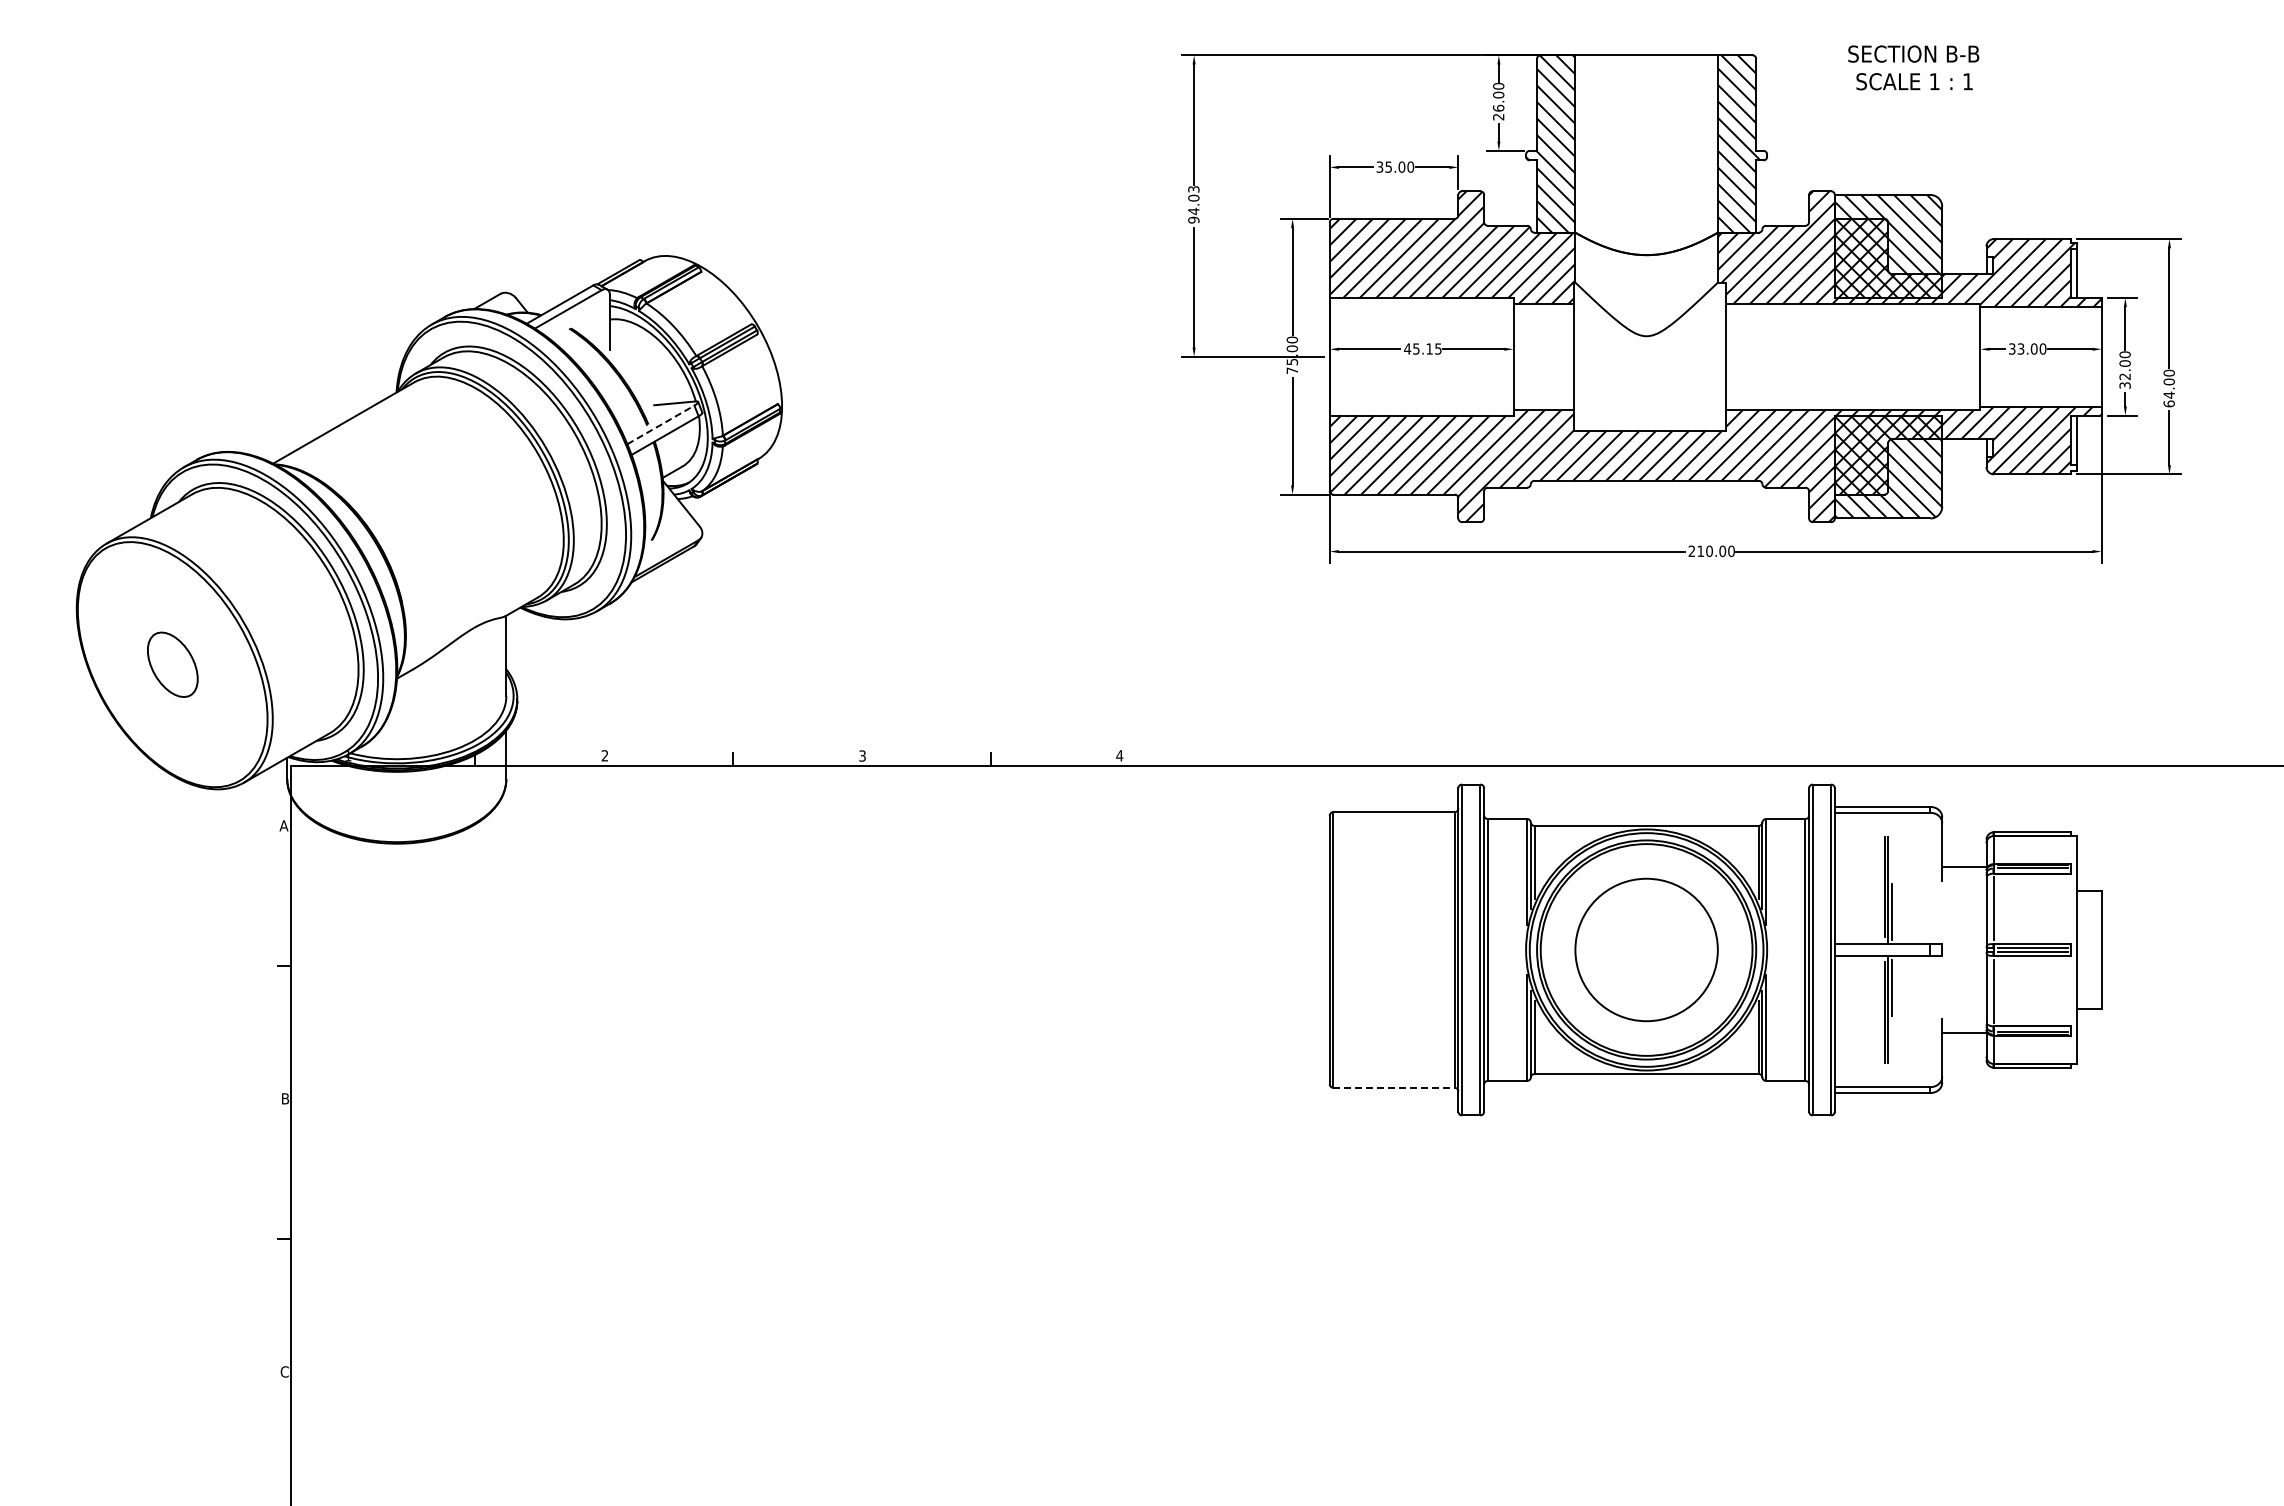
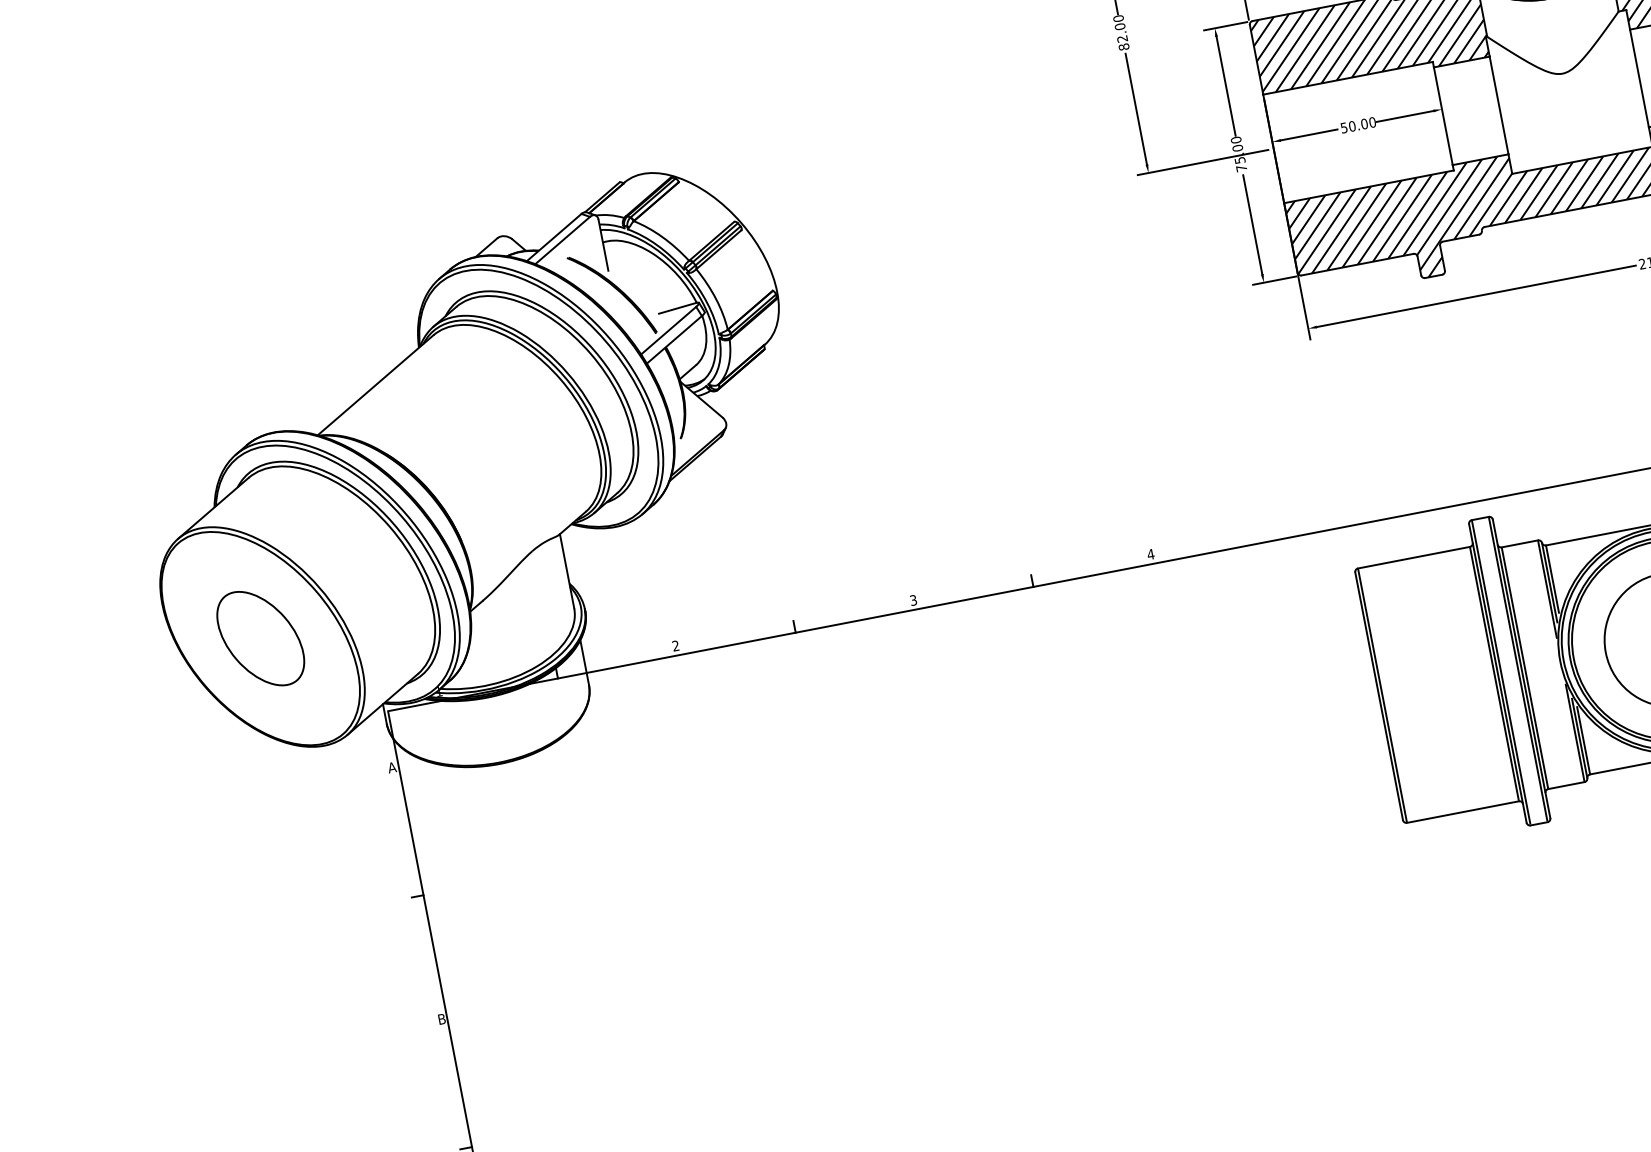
text: (1193, 204) -> (1120, 32), 94.03 -> 82.00
text: (1422, 348) -> (1357, 124), 45.15 -> 50.00
line: (660, 424) -> (668, 330), dashed -> solid
part: (172, 664) -> (260, 638), size x1.67
line: (1394, 1087) -> (1463, 811), dashed -> solid

